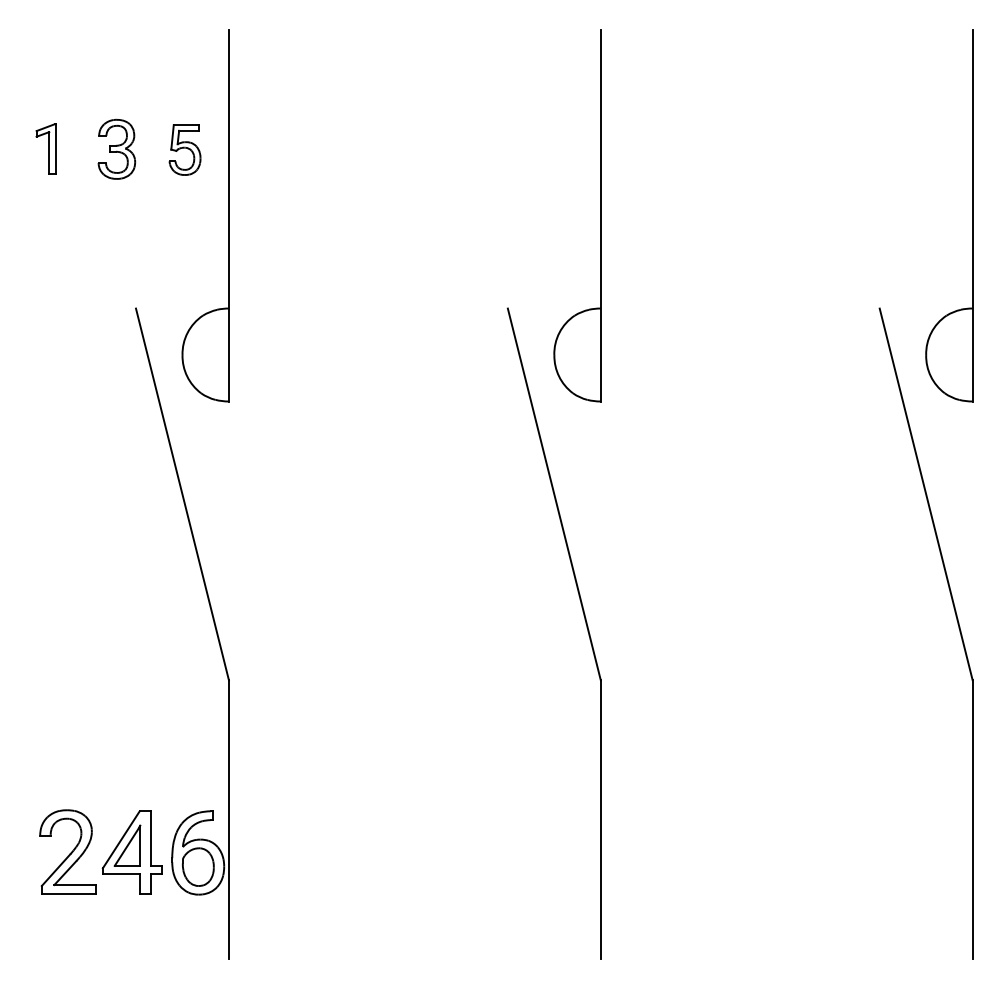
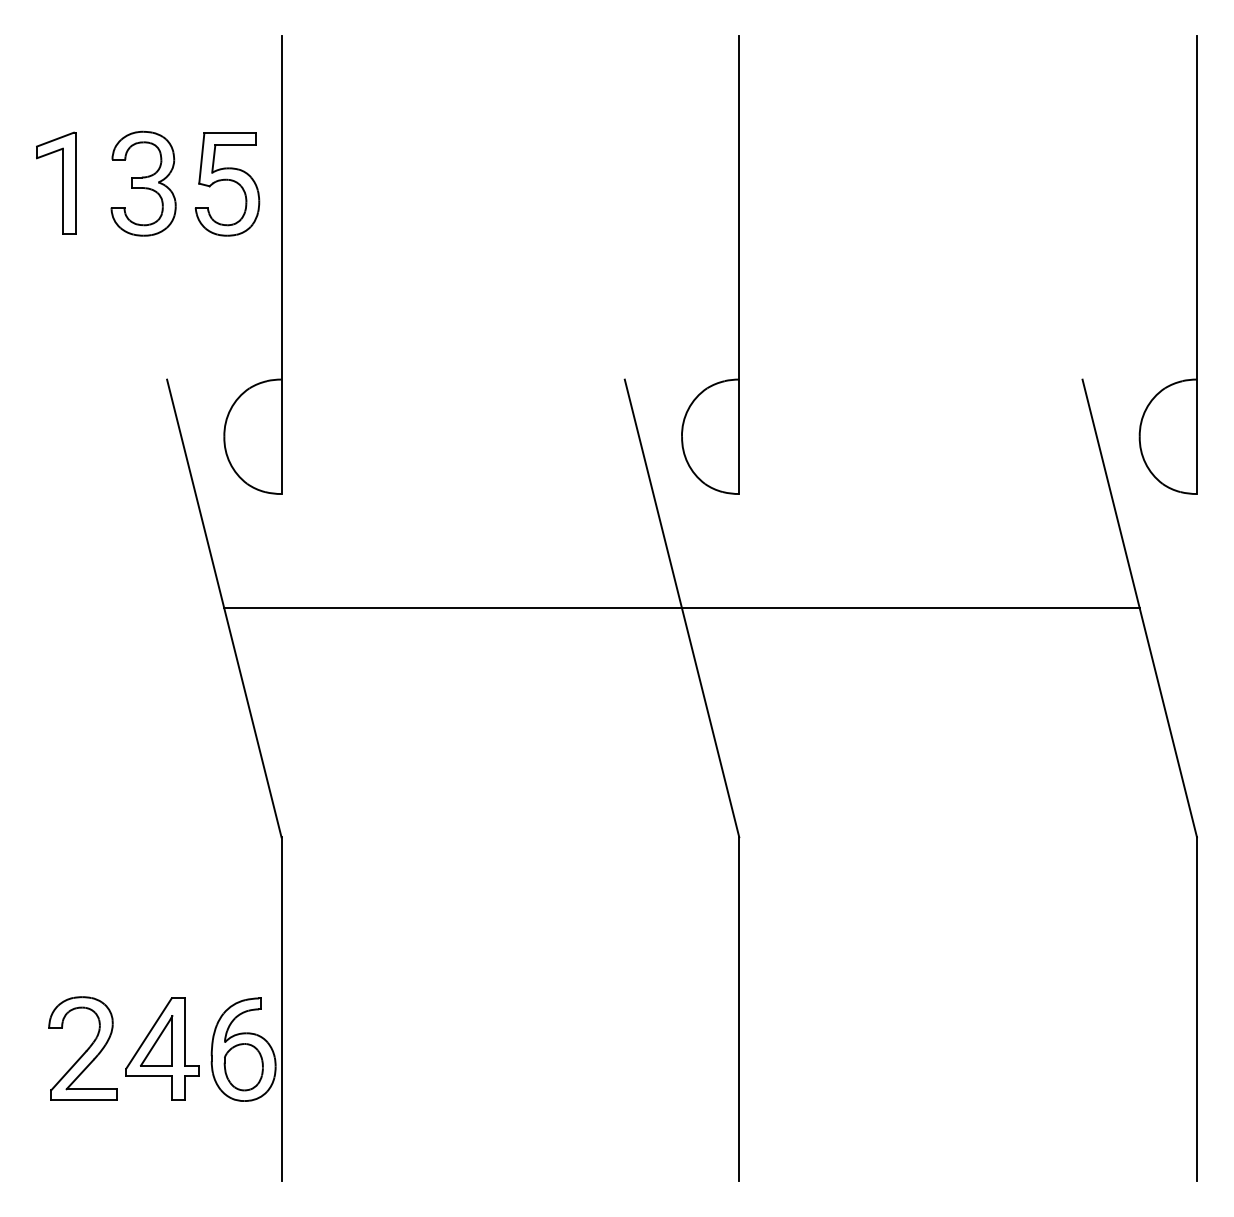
part: (46, 148) -> (56, 182), size x1.67
part: (116, 149) -> (143, 183), size x1.43
part: (185, 150) -> (227, 184), size x1.67
line: (553, 494) -> (681, 608), added

